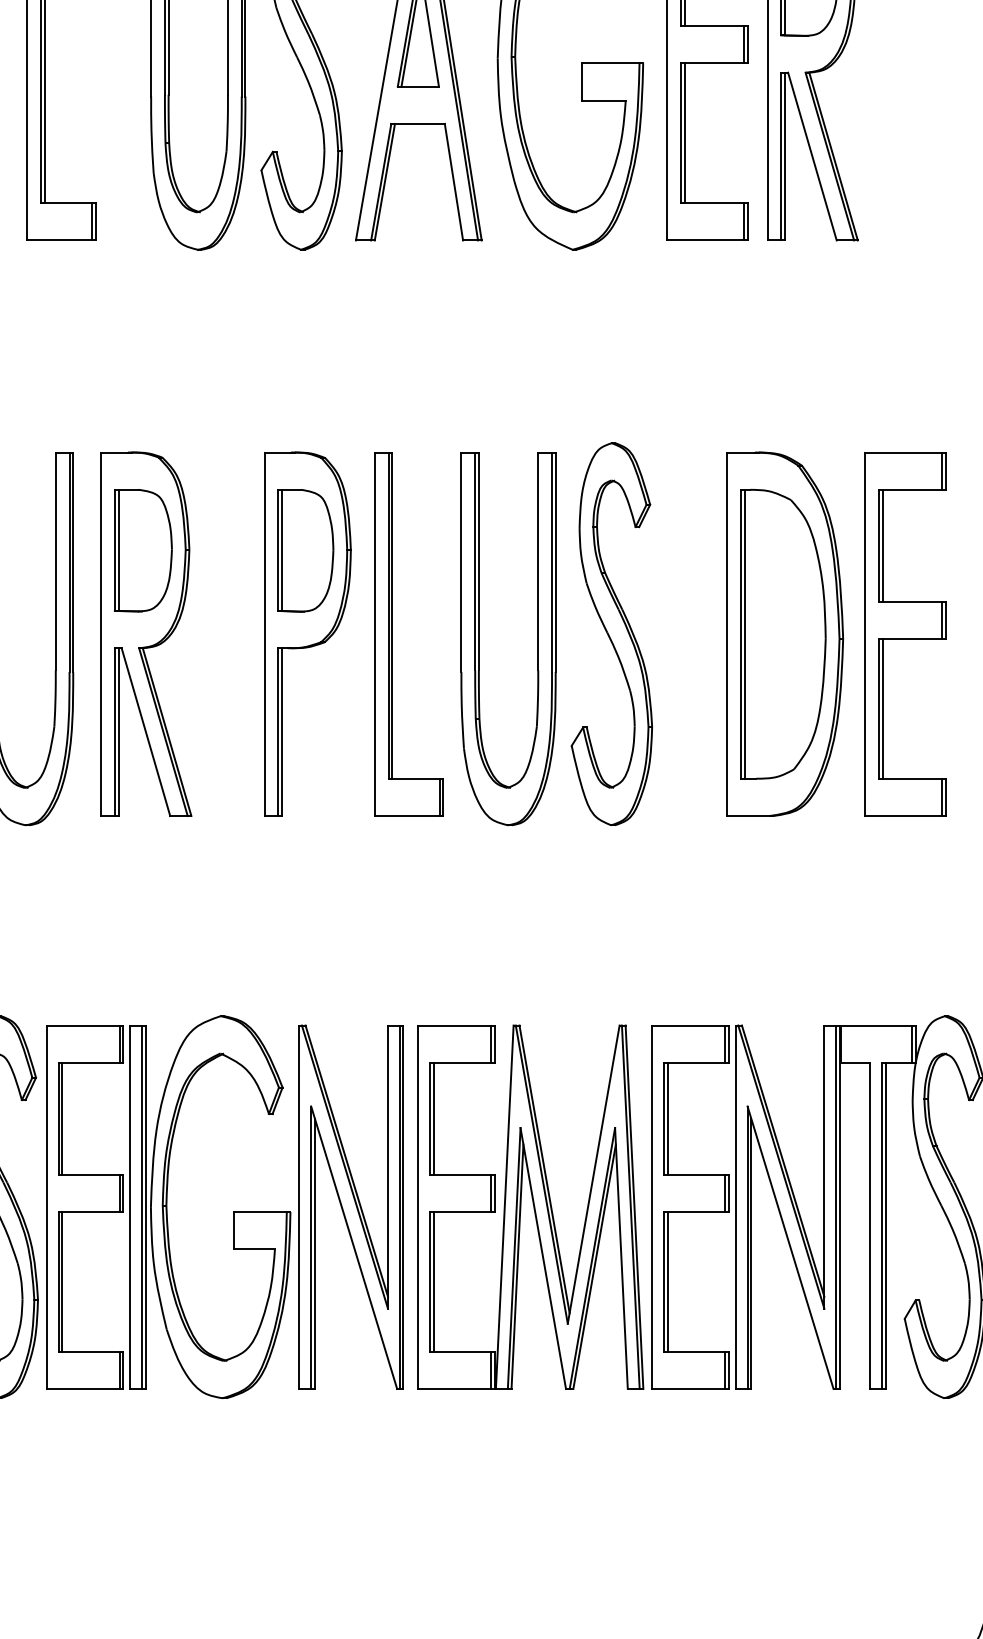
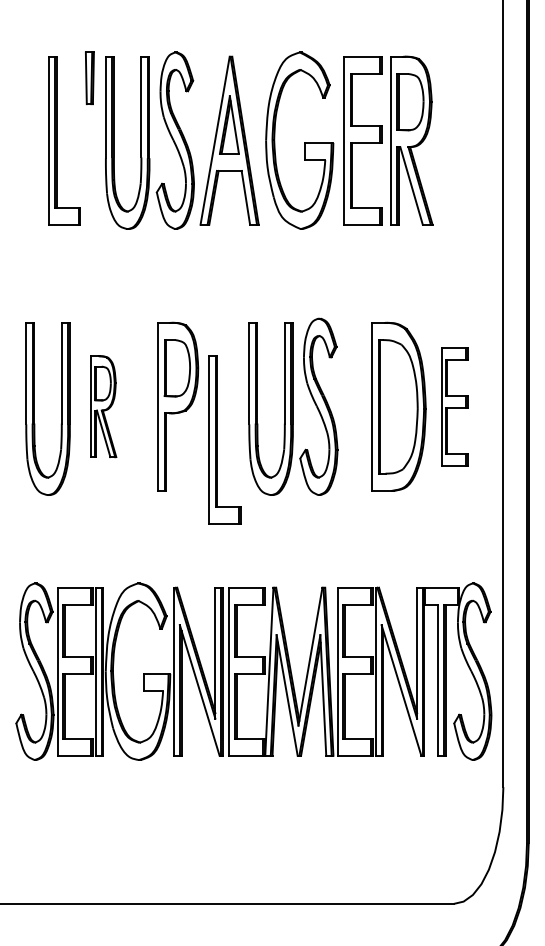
part: (145, 633) -> (103, 406), size x0.6
part: (392, 633) -> (217, 439), moved
part: (905, 633) -> (454, 406), size x0.7

